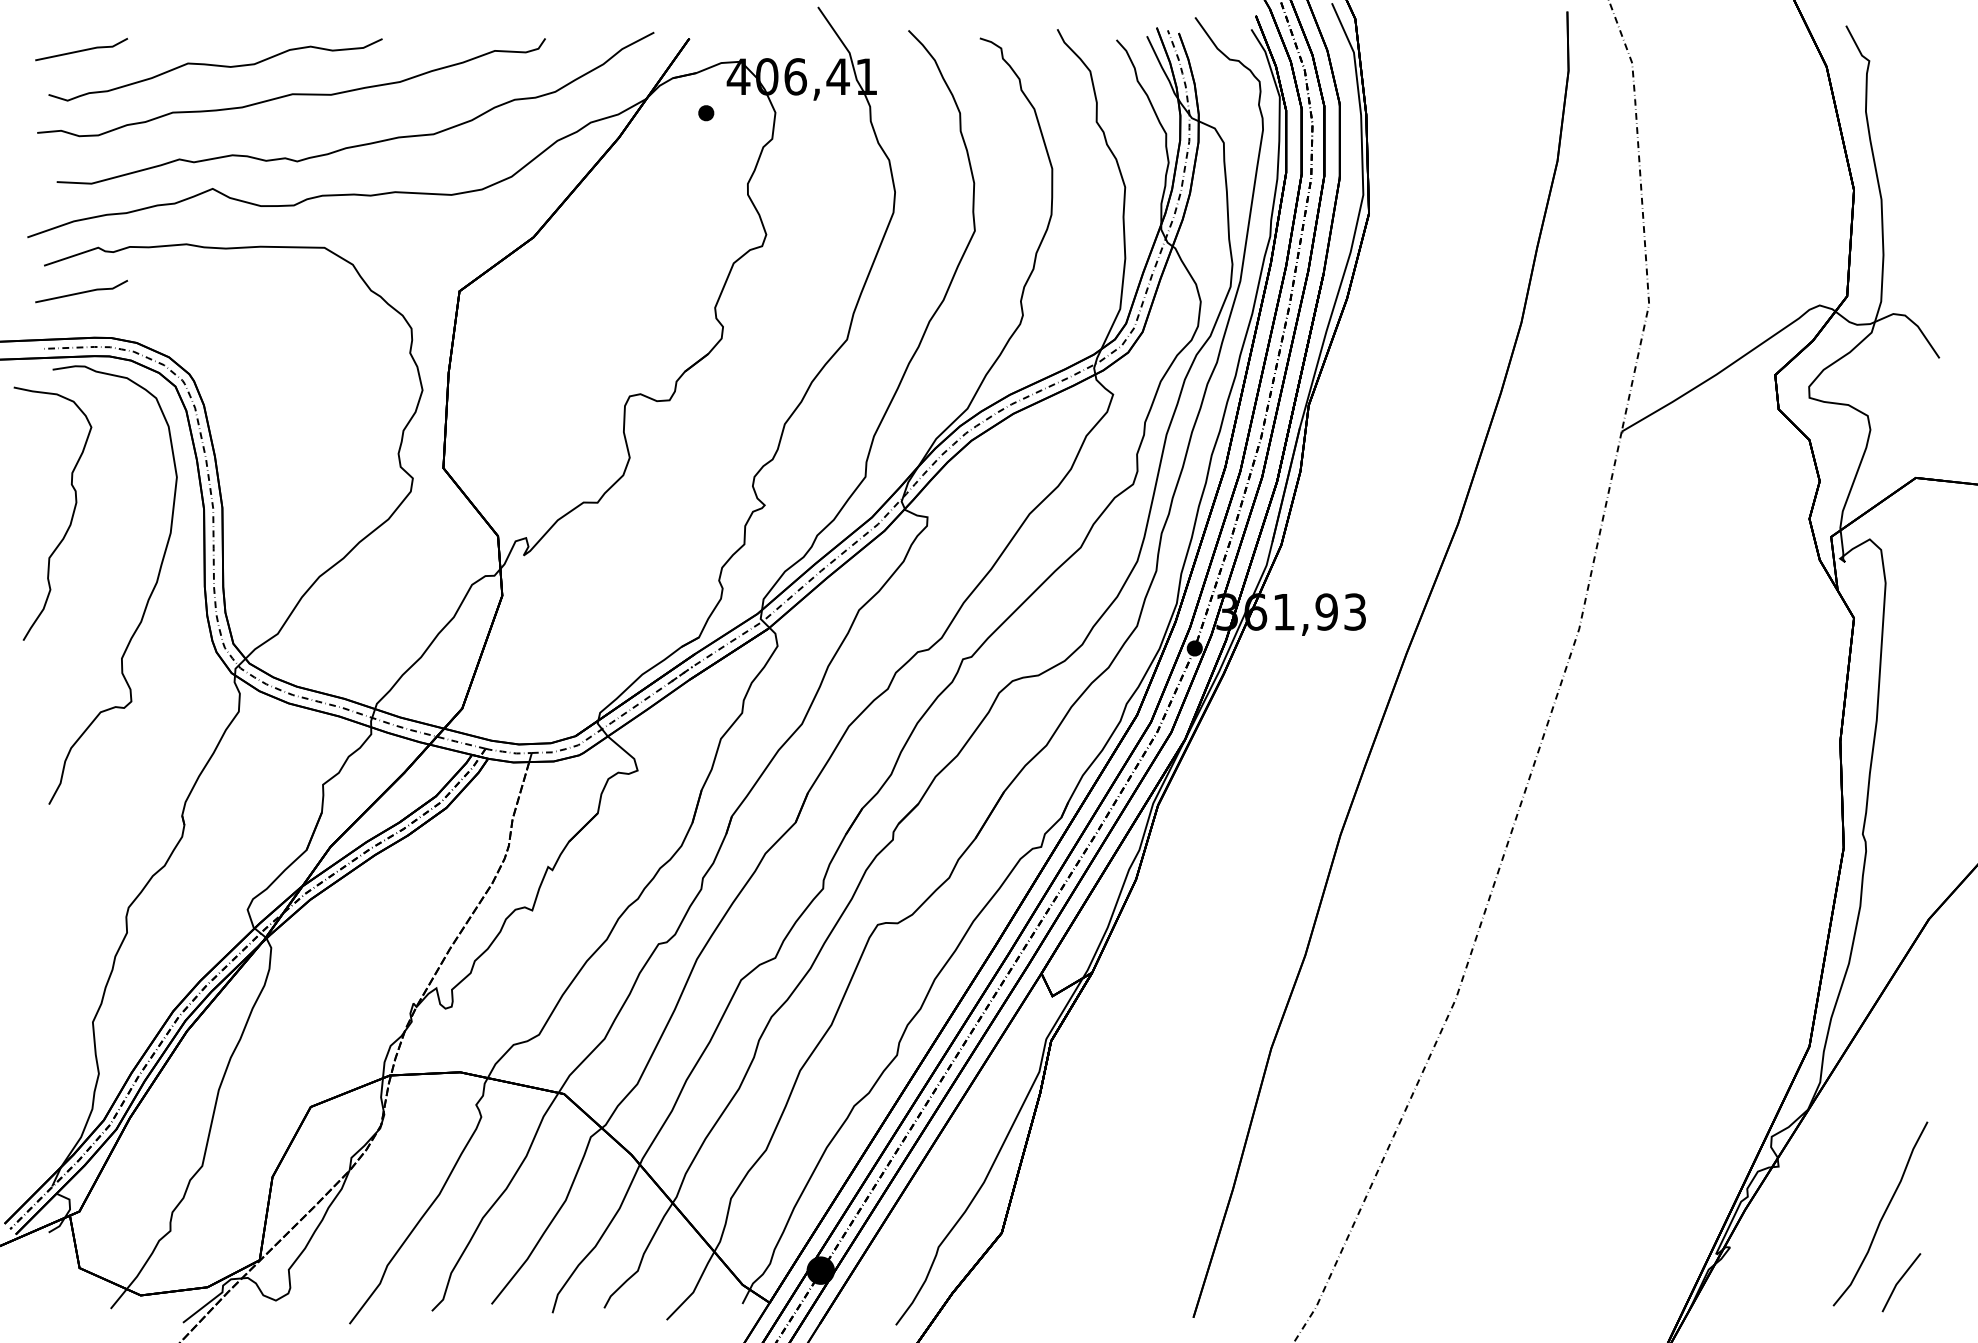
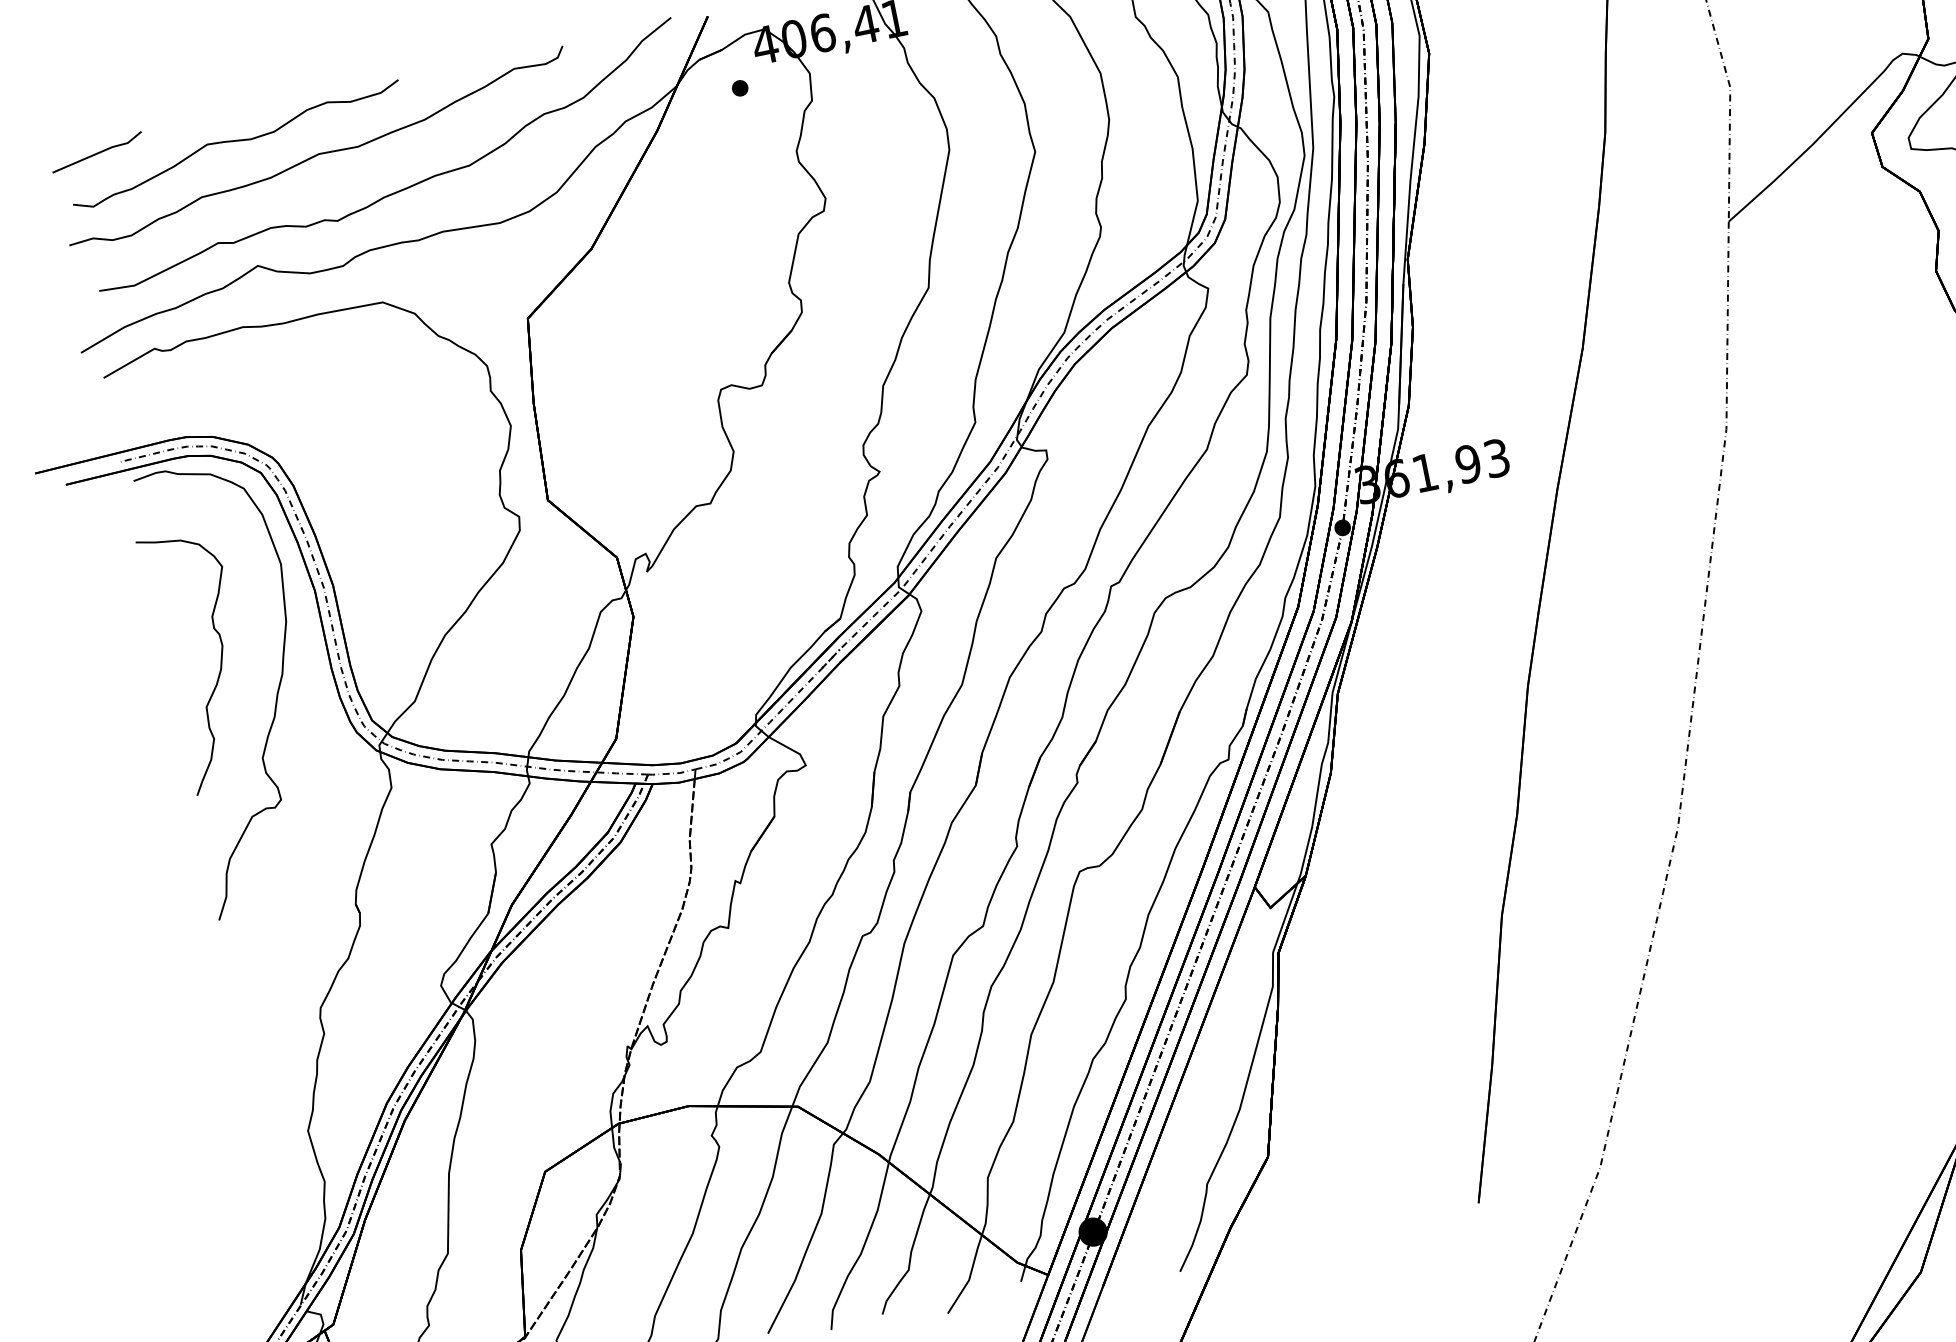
line: (81, 291) -> (146, 396), removed
curve: (71, 516) -> (220, 660), moved

